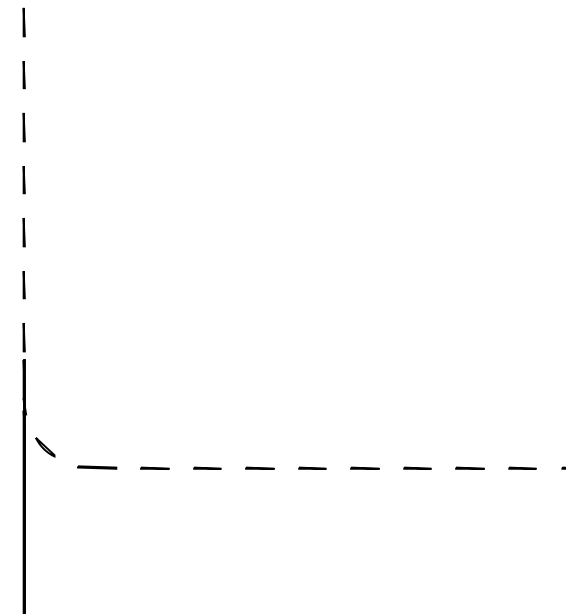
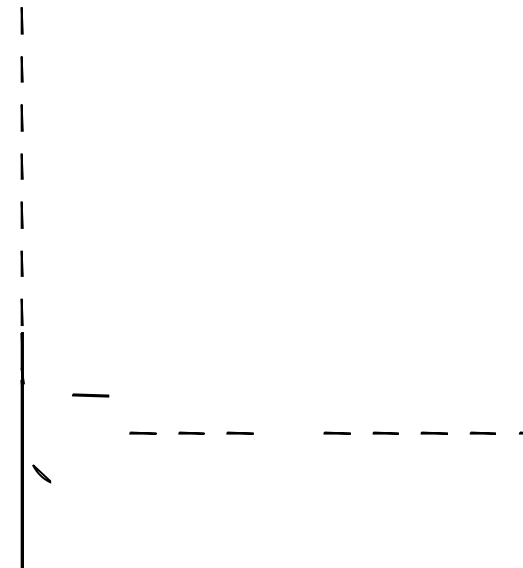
line: (45, 447) -> (41, 473), moved
line: (97, 467) -> (90, 395), moved
line: (312, 467) -> (288, 432), removed

